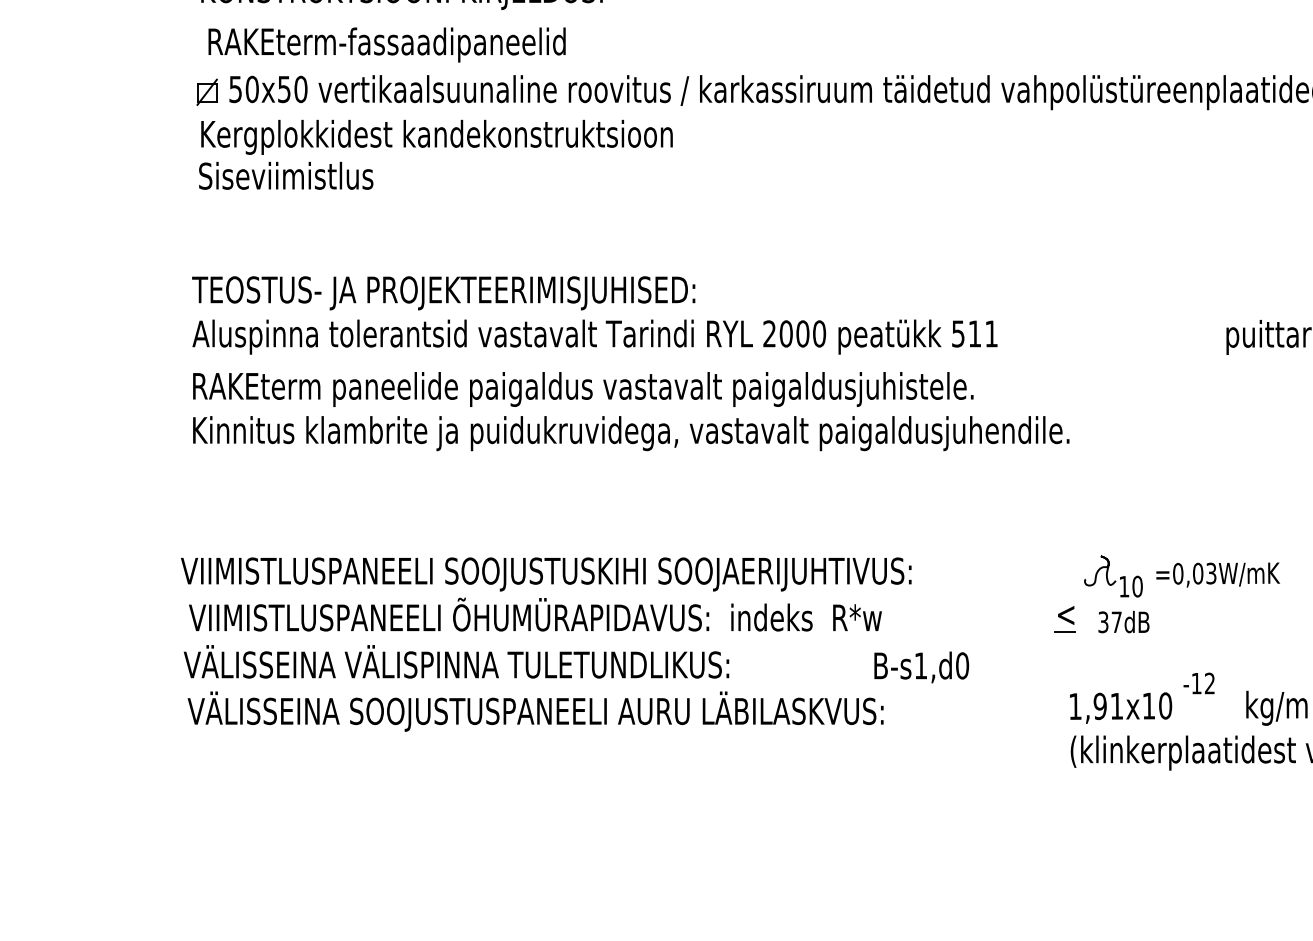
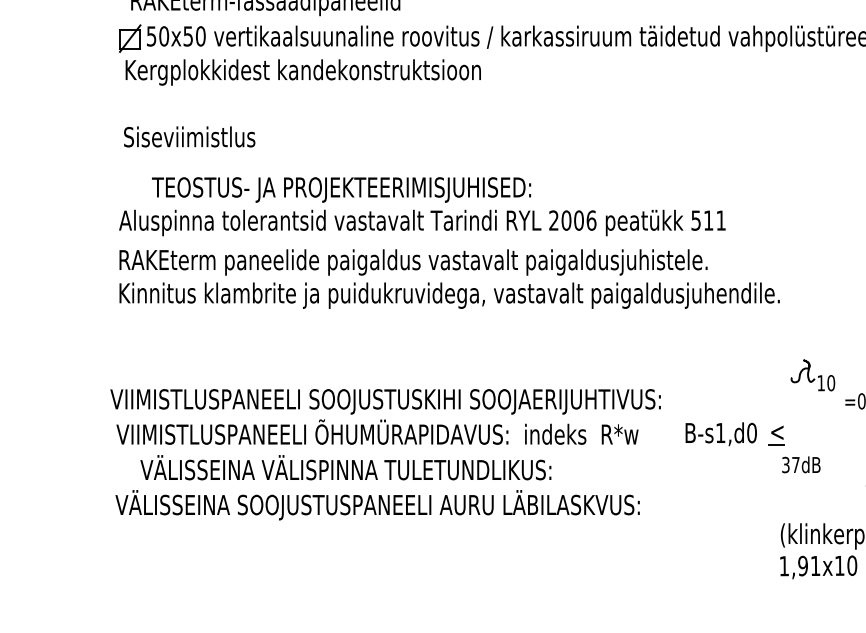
part: (206, 91) -> (129, 37), size x1.4
text: (286, 175) -> (189, 136), moved
text: (443, 293) -> (341, 190), moved
text: (819, 333) -> (591, 220), 2000 -> 2006
part: (1113, 576) -> (813, 375), moved
text: (1123, 621) -> (801, 464), moved
text: (456, 661) -> (345, 467), moved
text: (921, 667) -> (721, 434), moved
text: (1121, 707) -> (819, 566), moved

